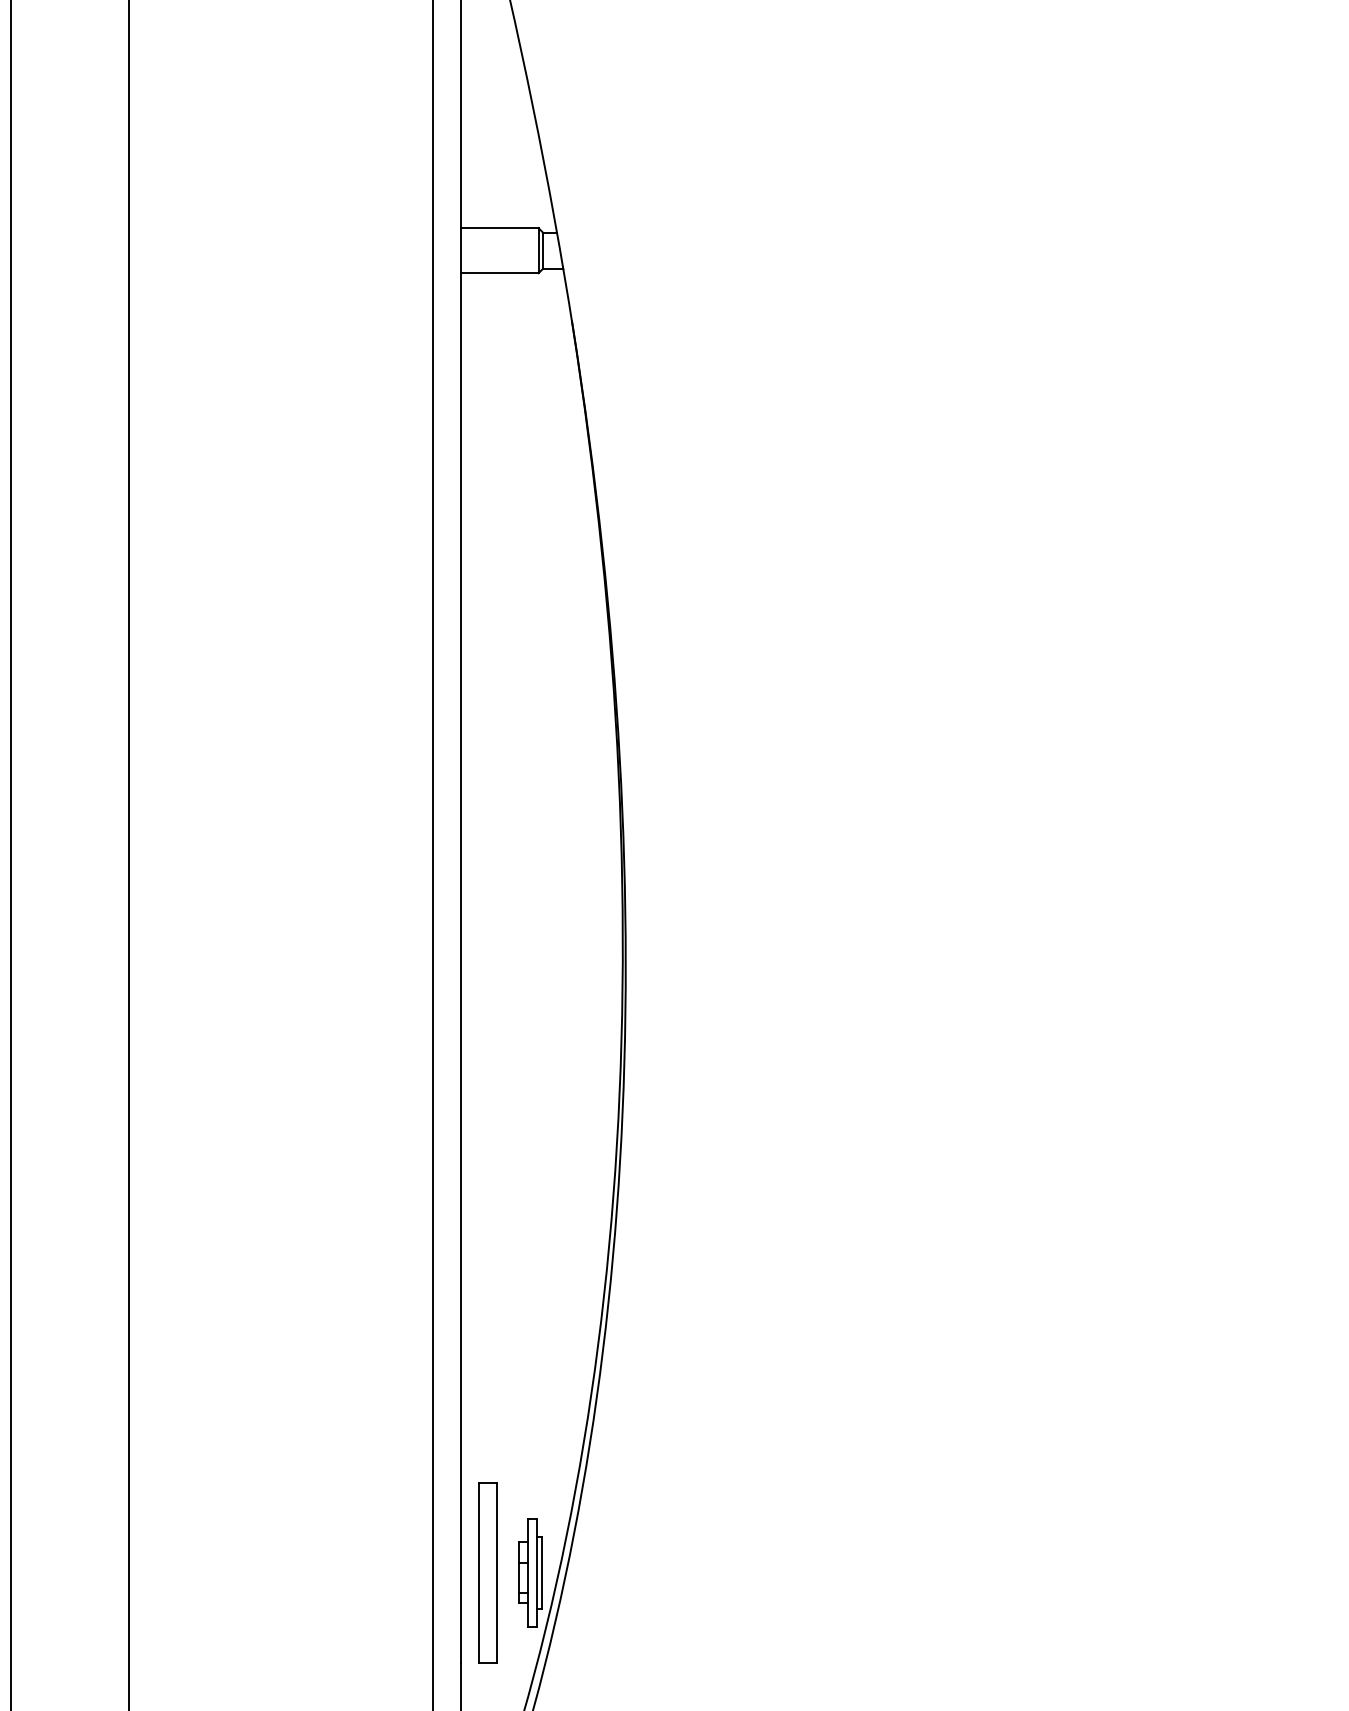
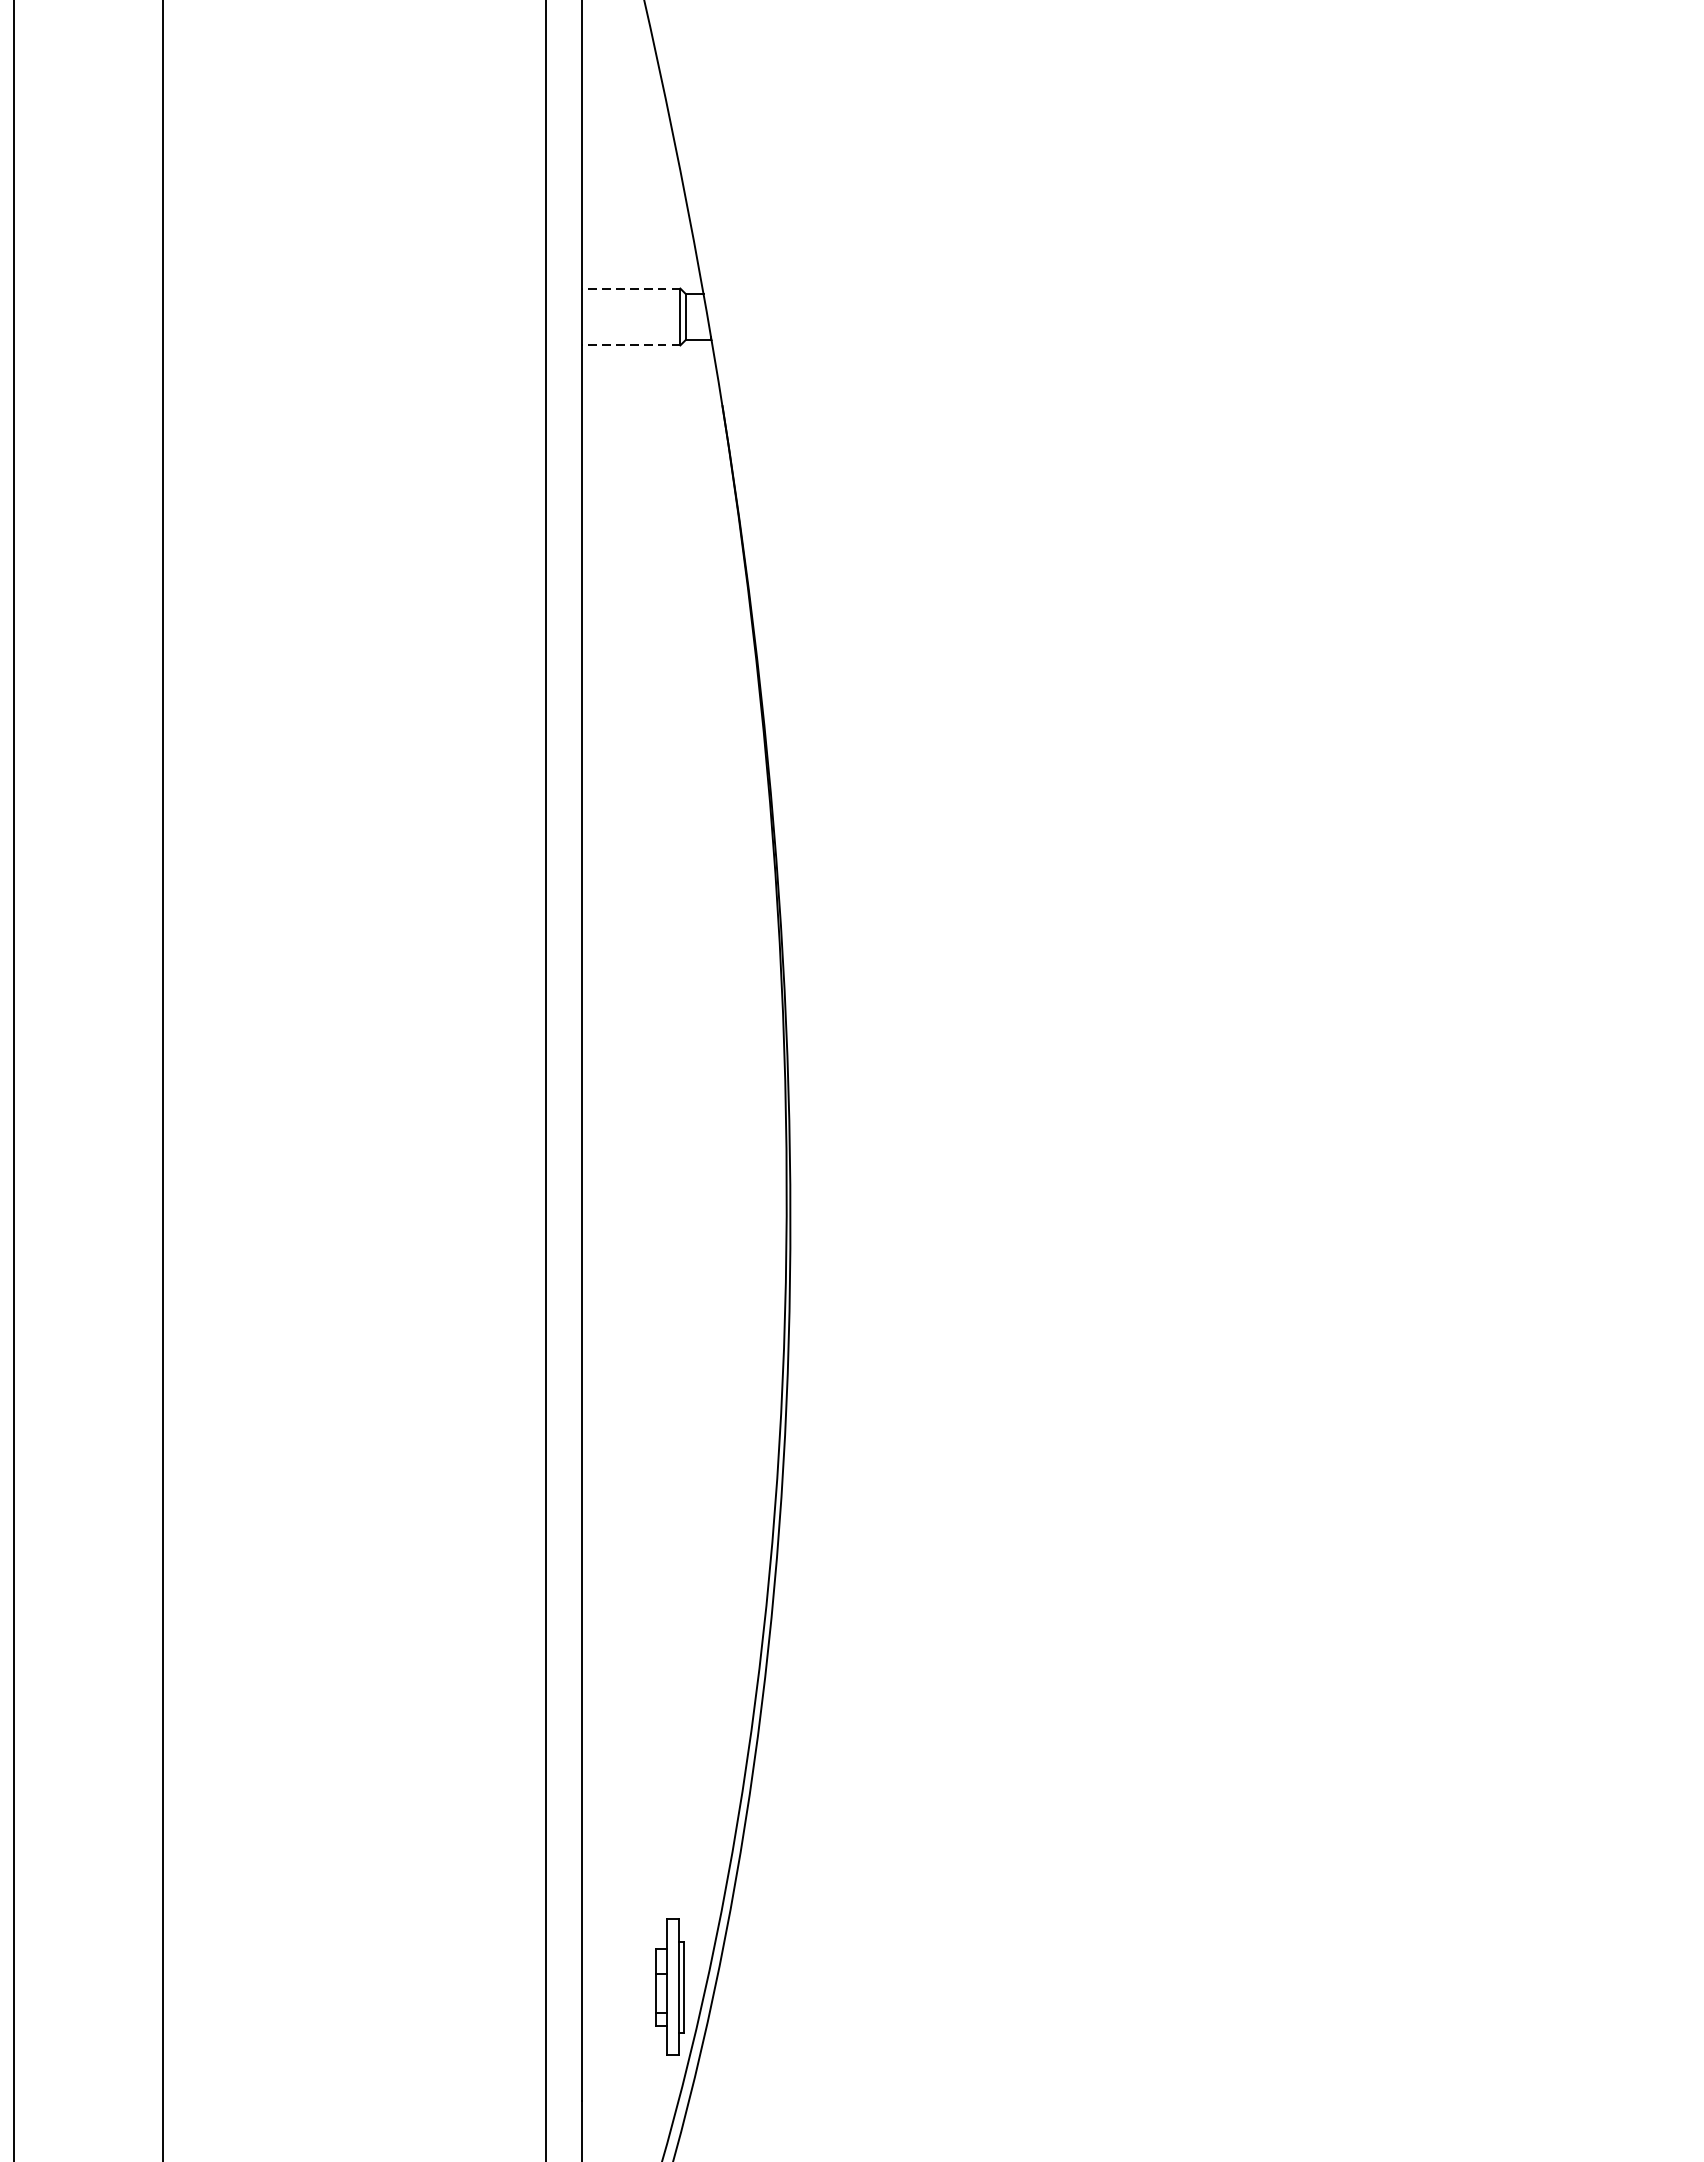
line: (499, 228) -> (630, 288), solid -> dashed
line: (499, 273) -> (630, 345), solid -> dashed
part: (487, 1572) -> (615, 1986), removed

